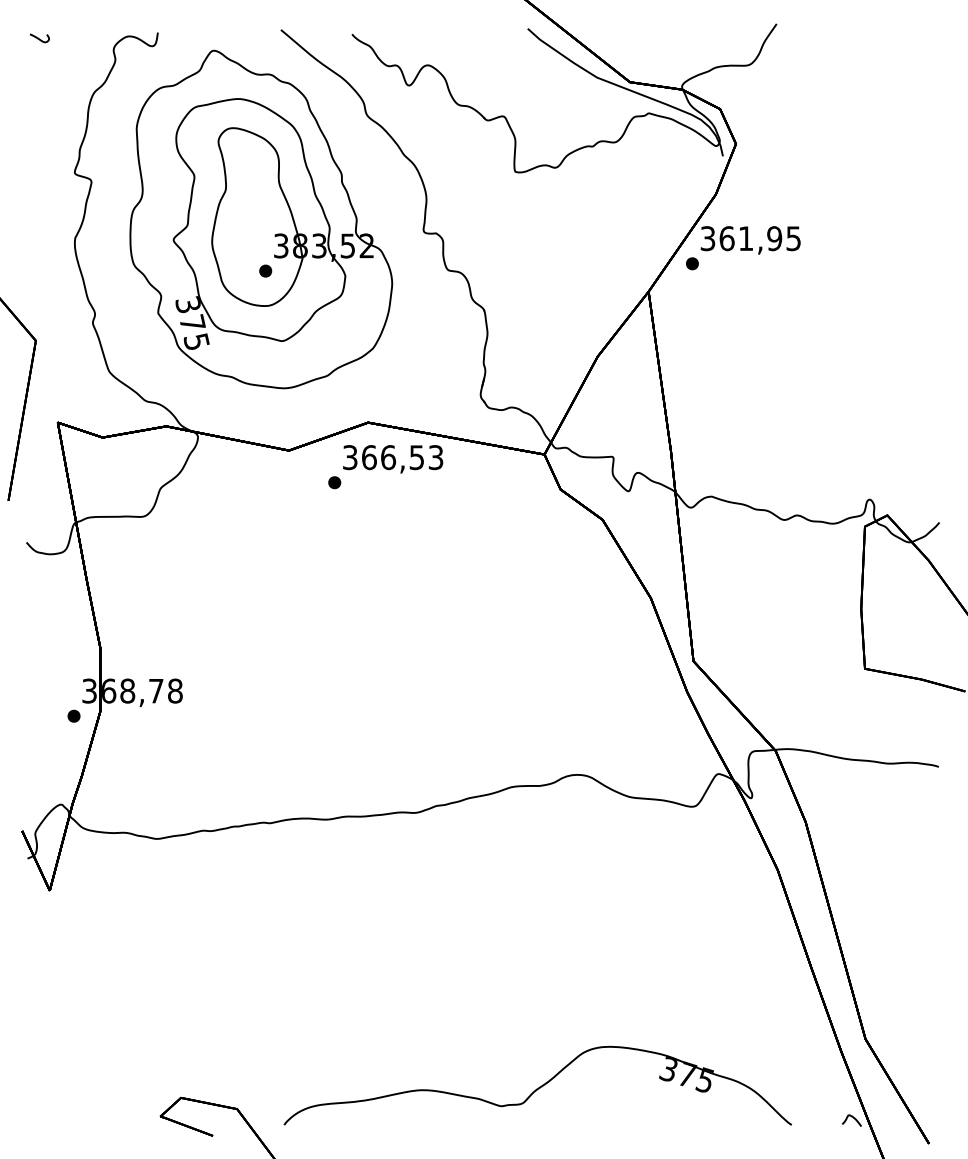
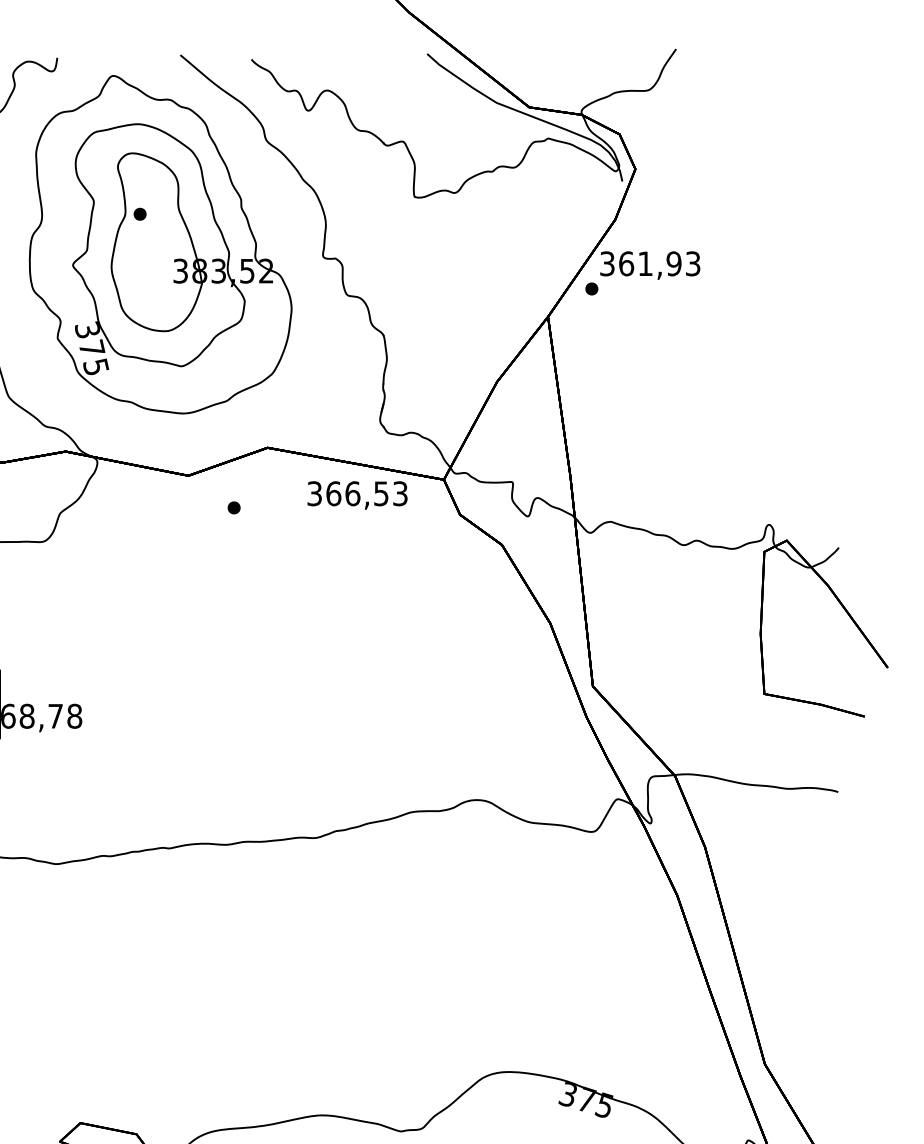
text: (793, 238) -> (692, 263), 361,95 -> 361,93
part: (265, 270) -> (139, 213), moved
text: (393, 459) -> (357, 495), moved

